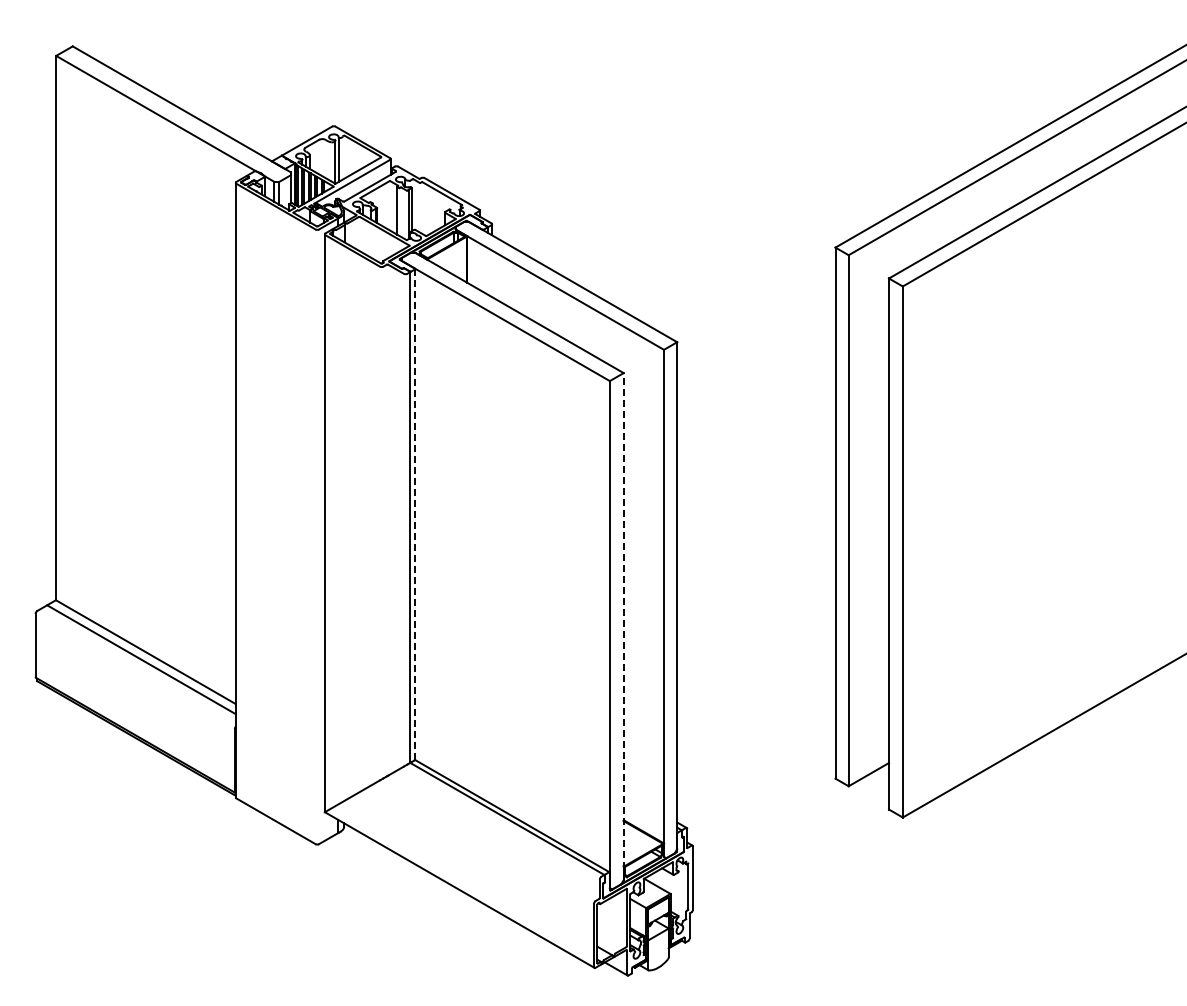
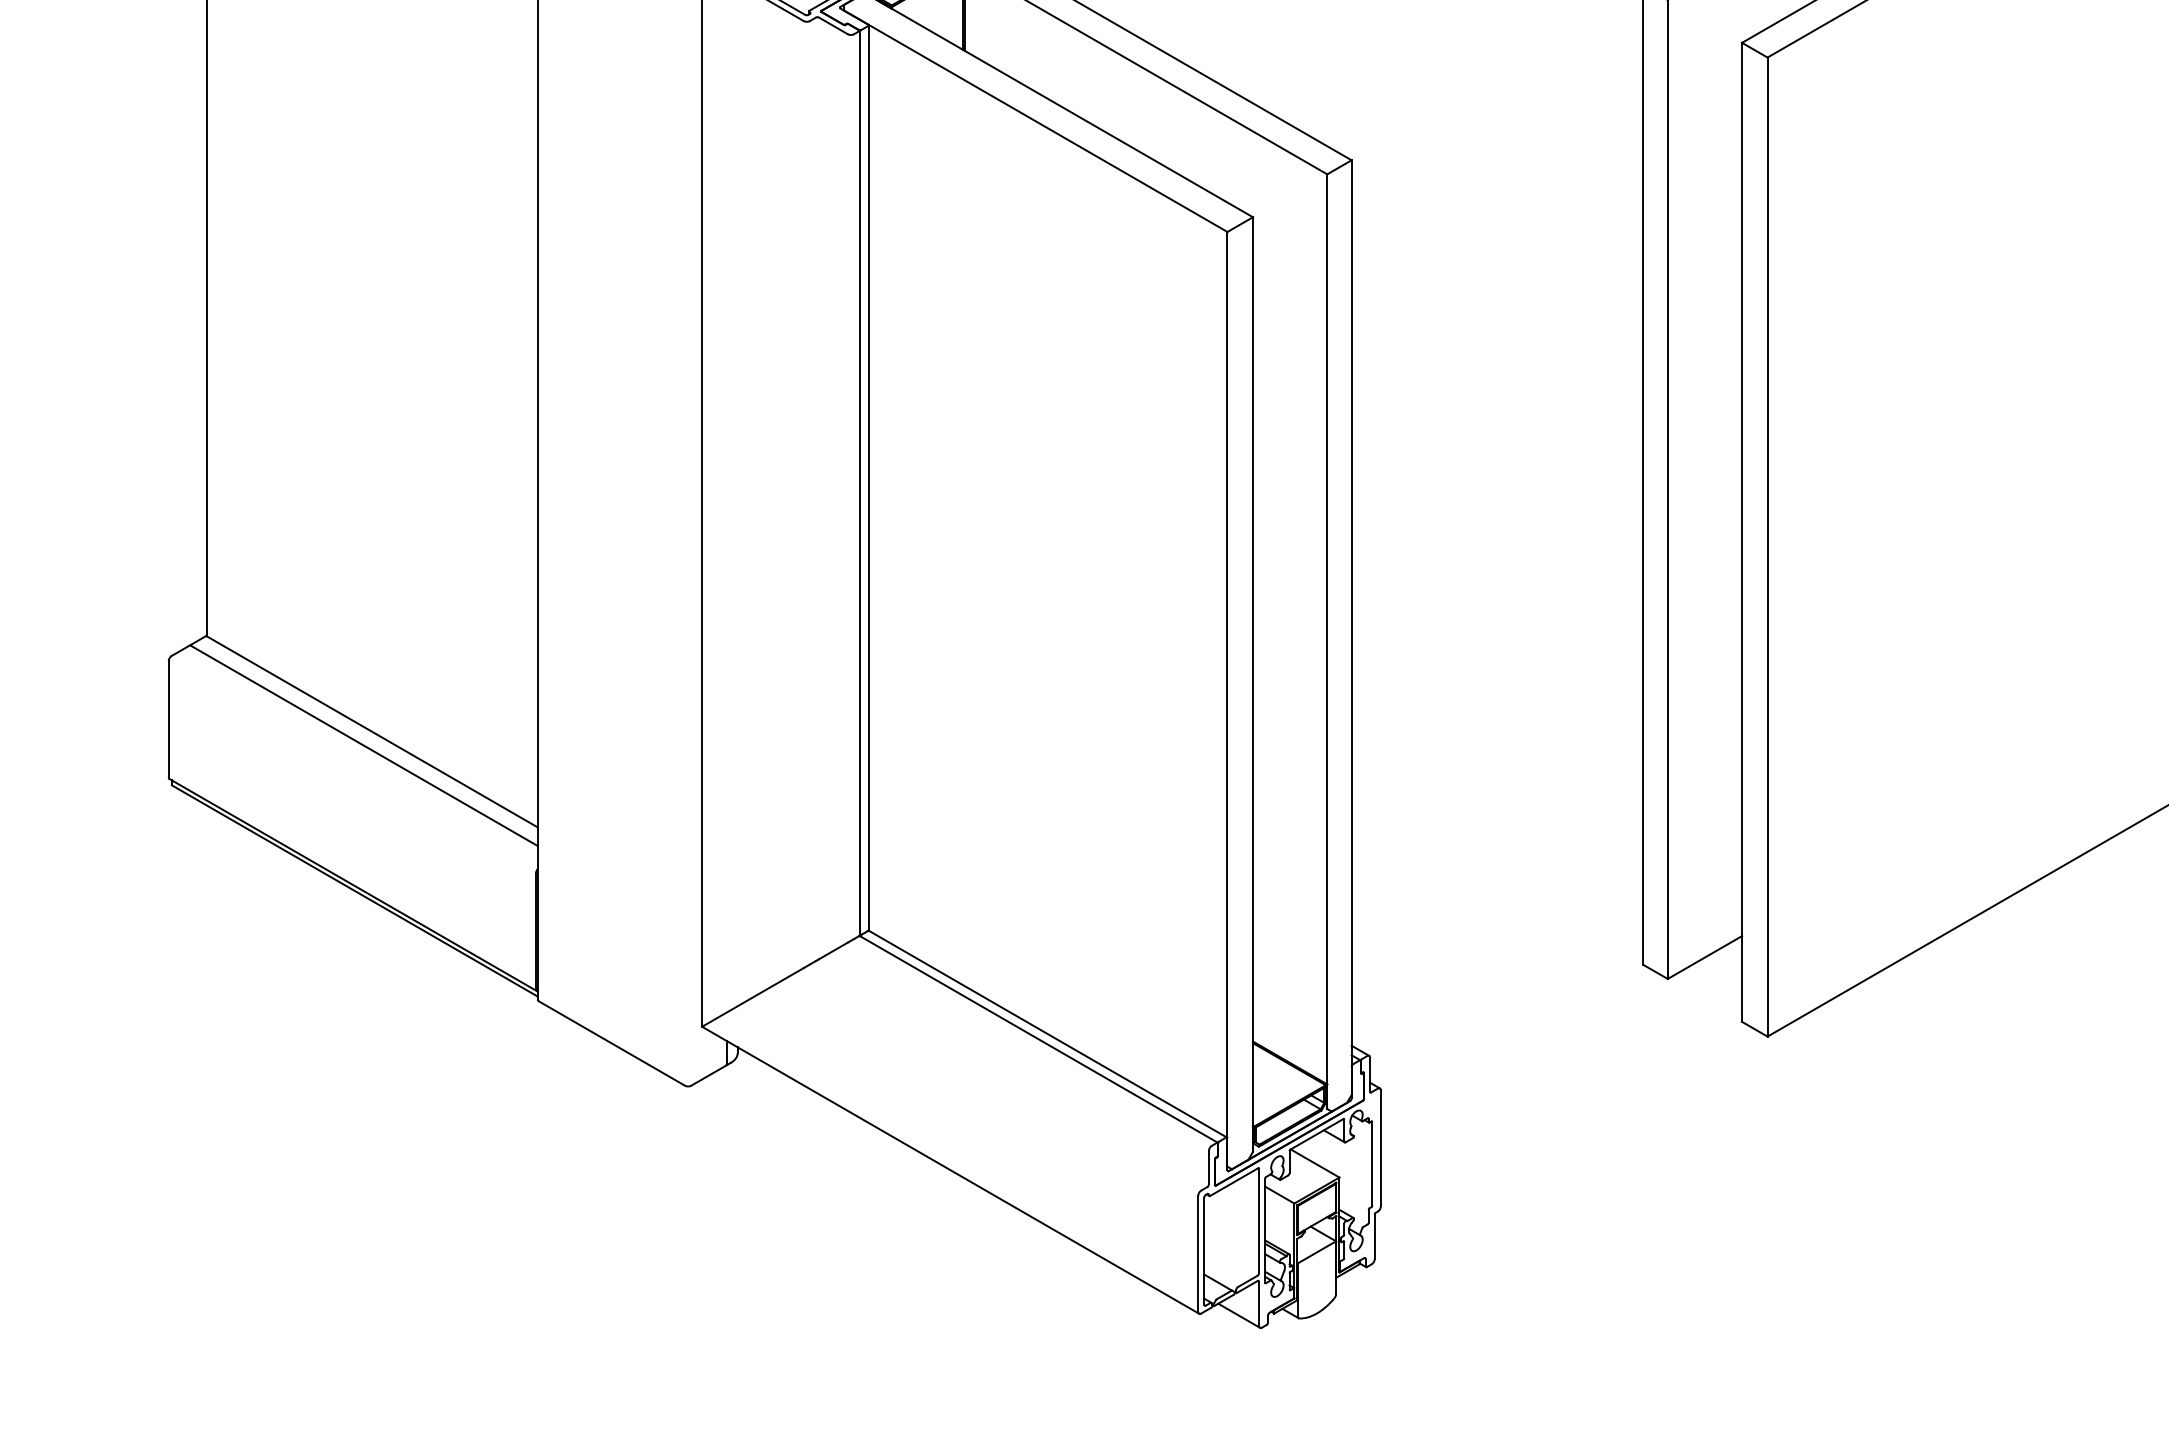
line: (415, 514) -> (869, 477), dashed -> solid
line: (623, 626) -> (1252, 684), dashed -> solid

